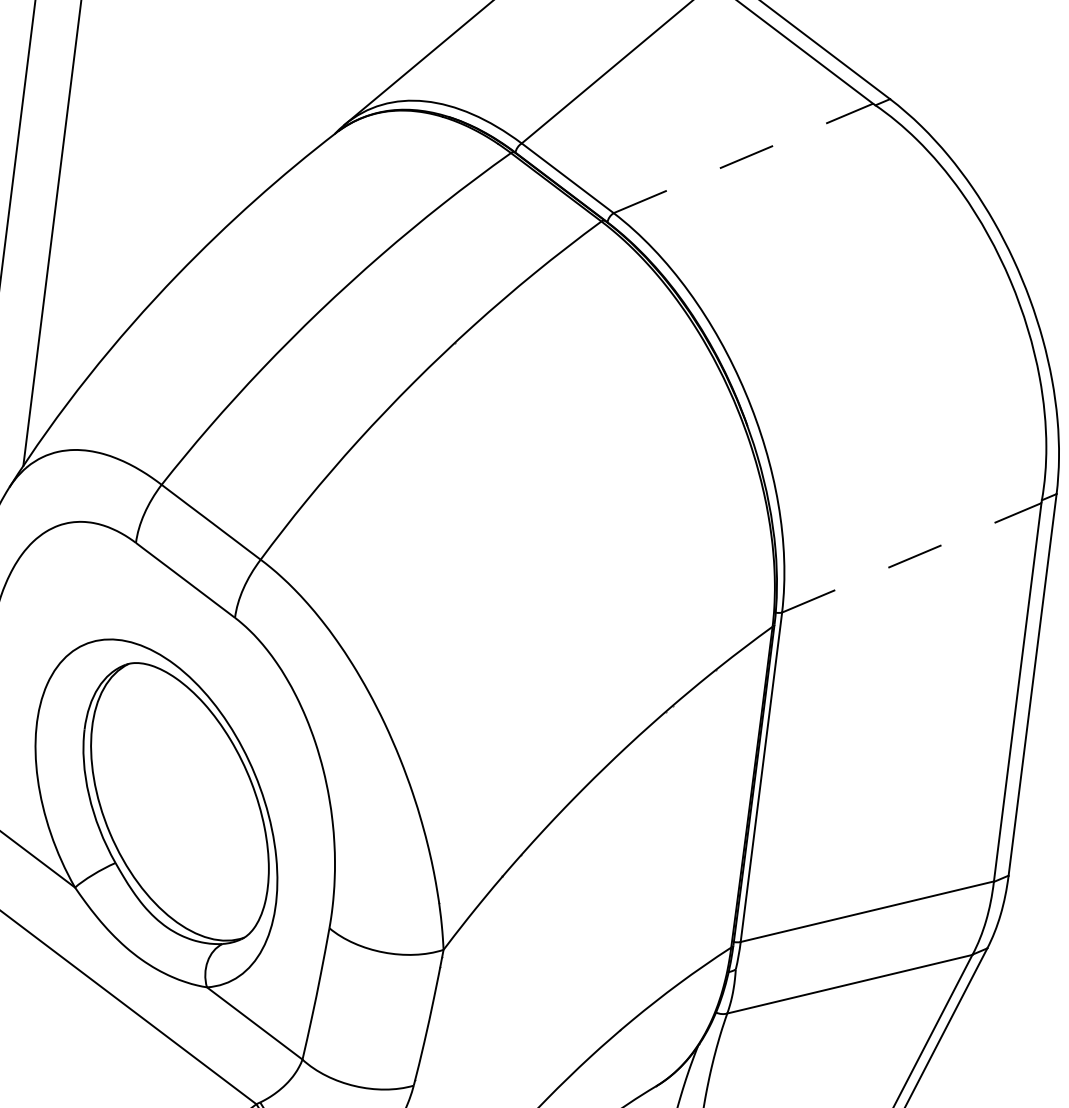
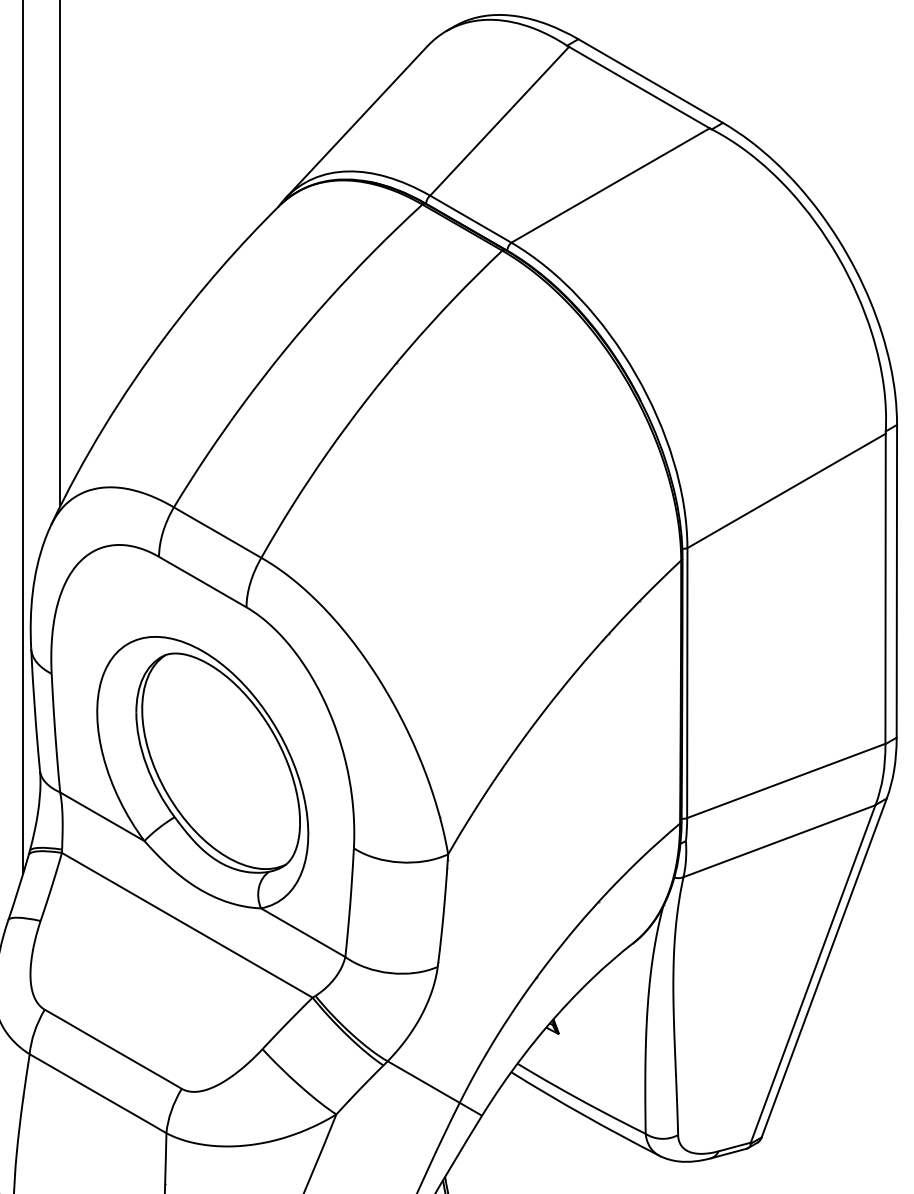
line: (744, 158) -> (611, 185), dashed -> solid
line: (912, 557) -> (787, 490), dashed -> solid

